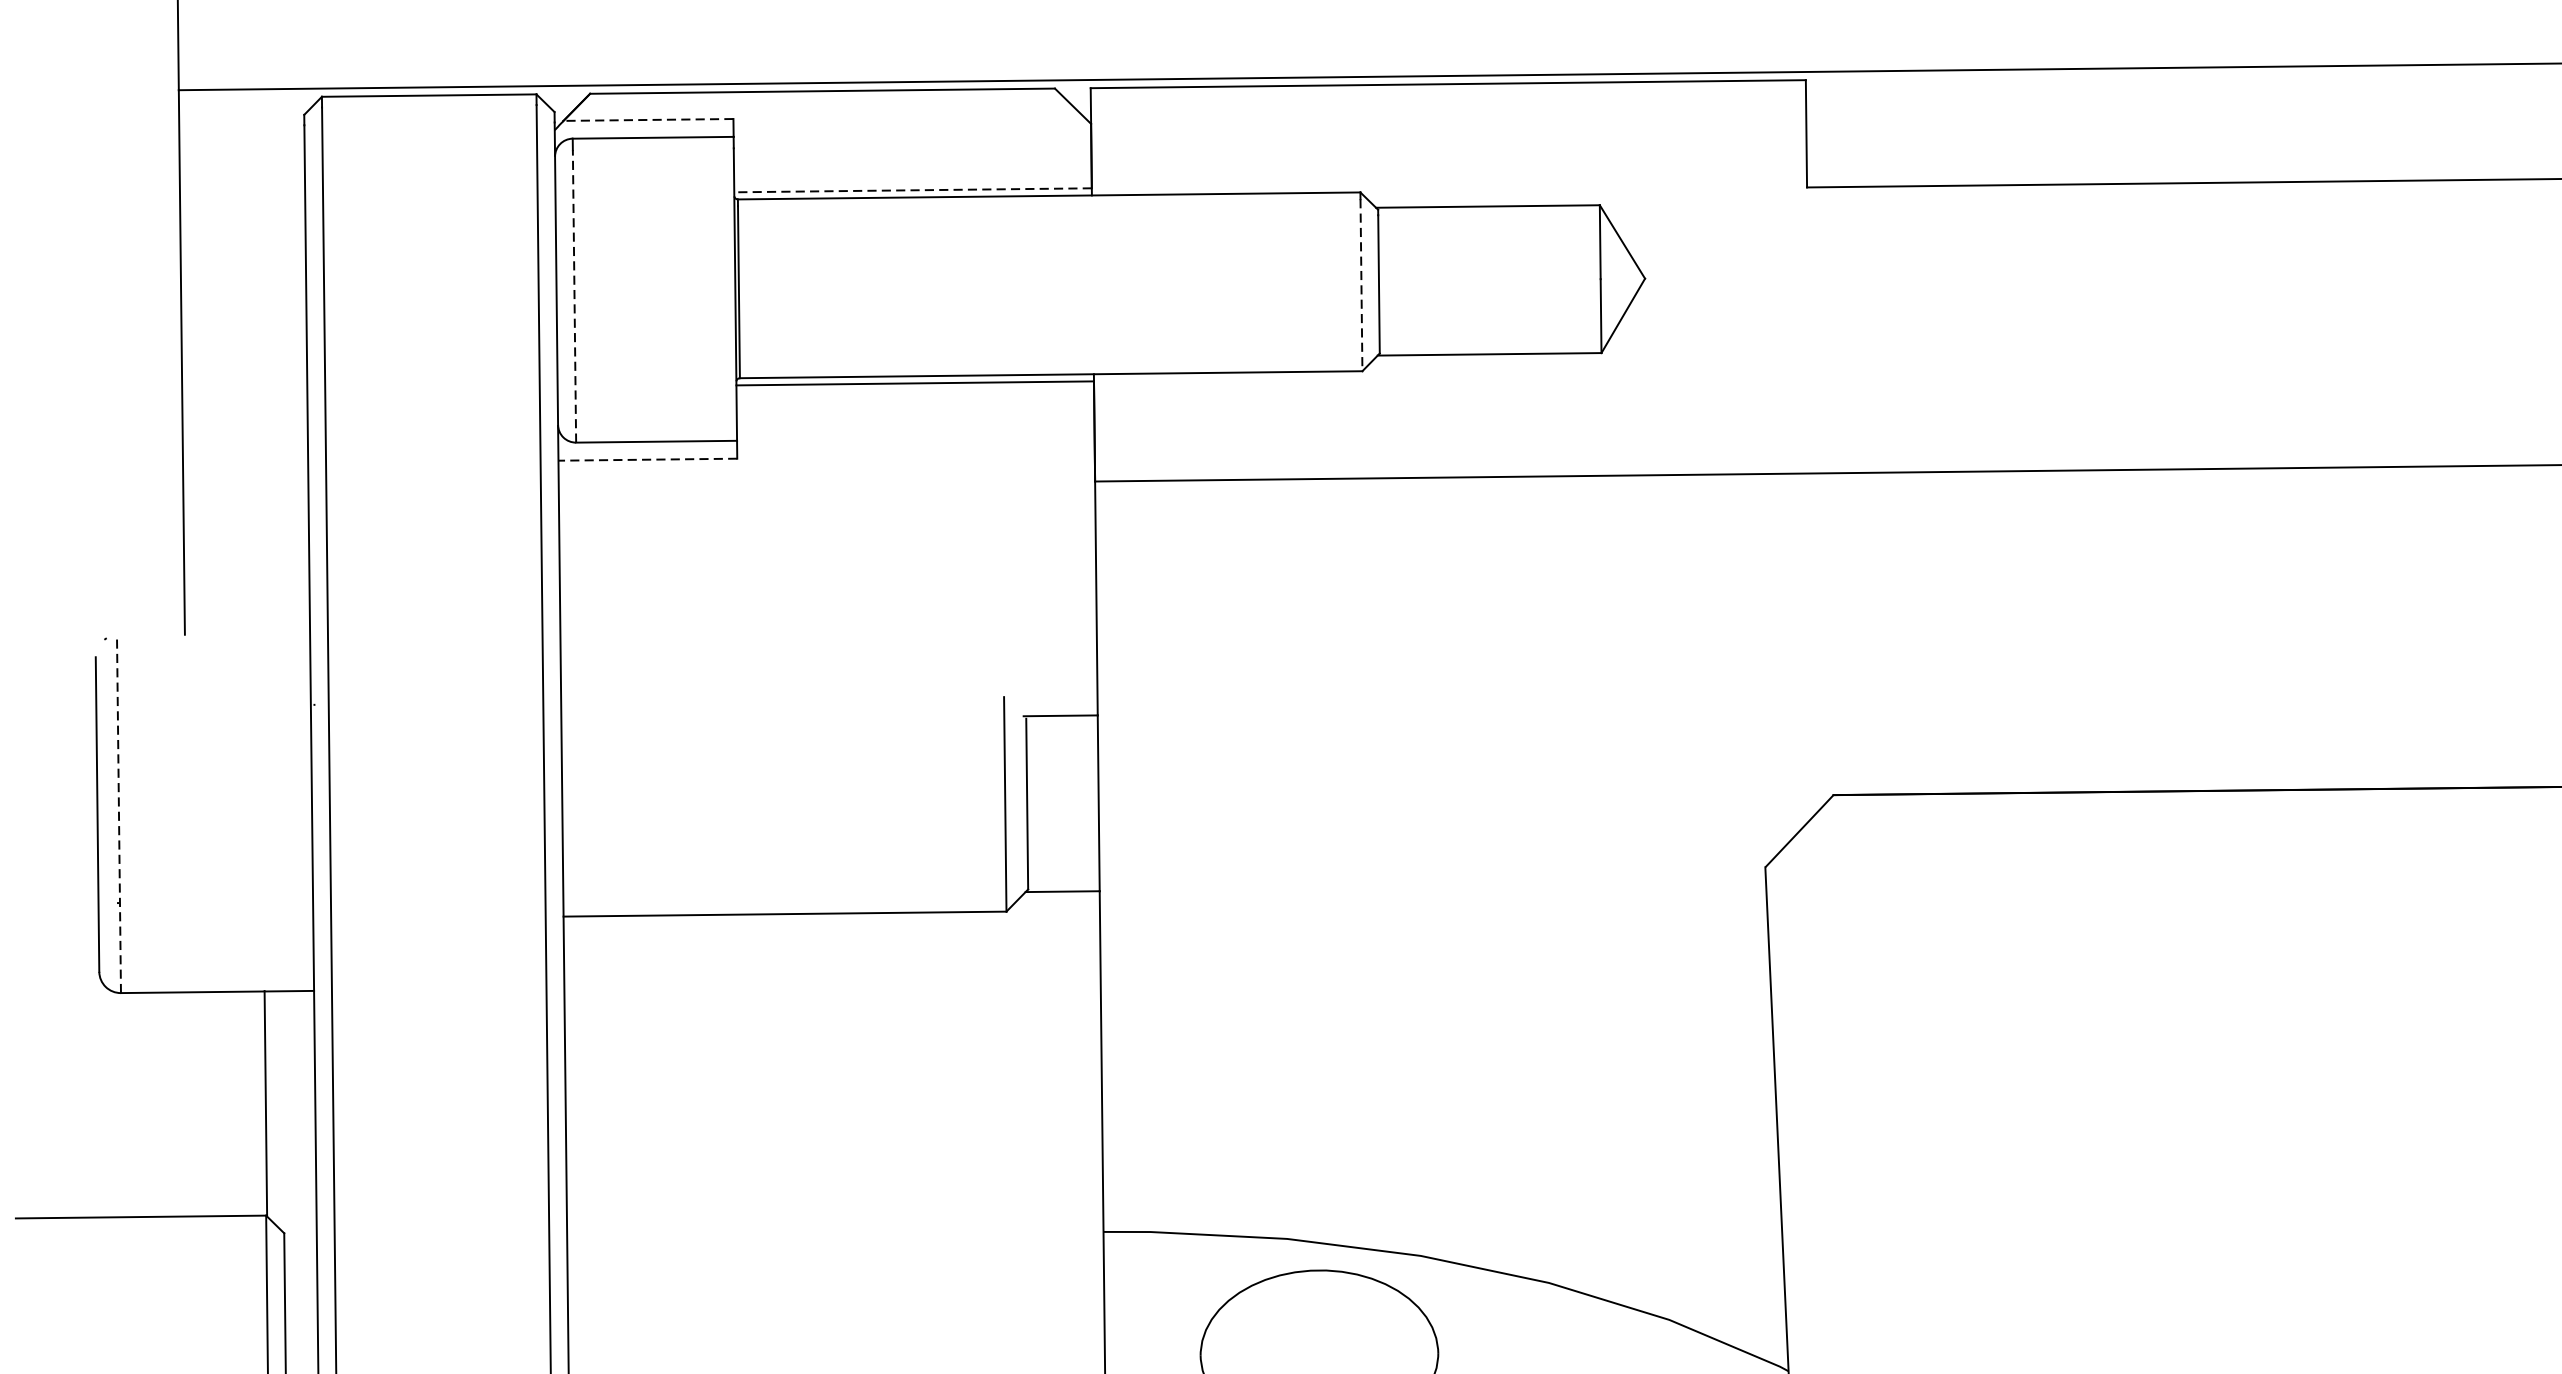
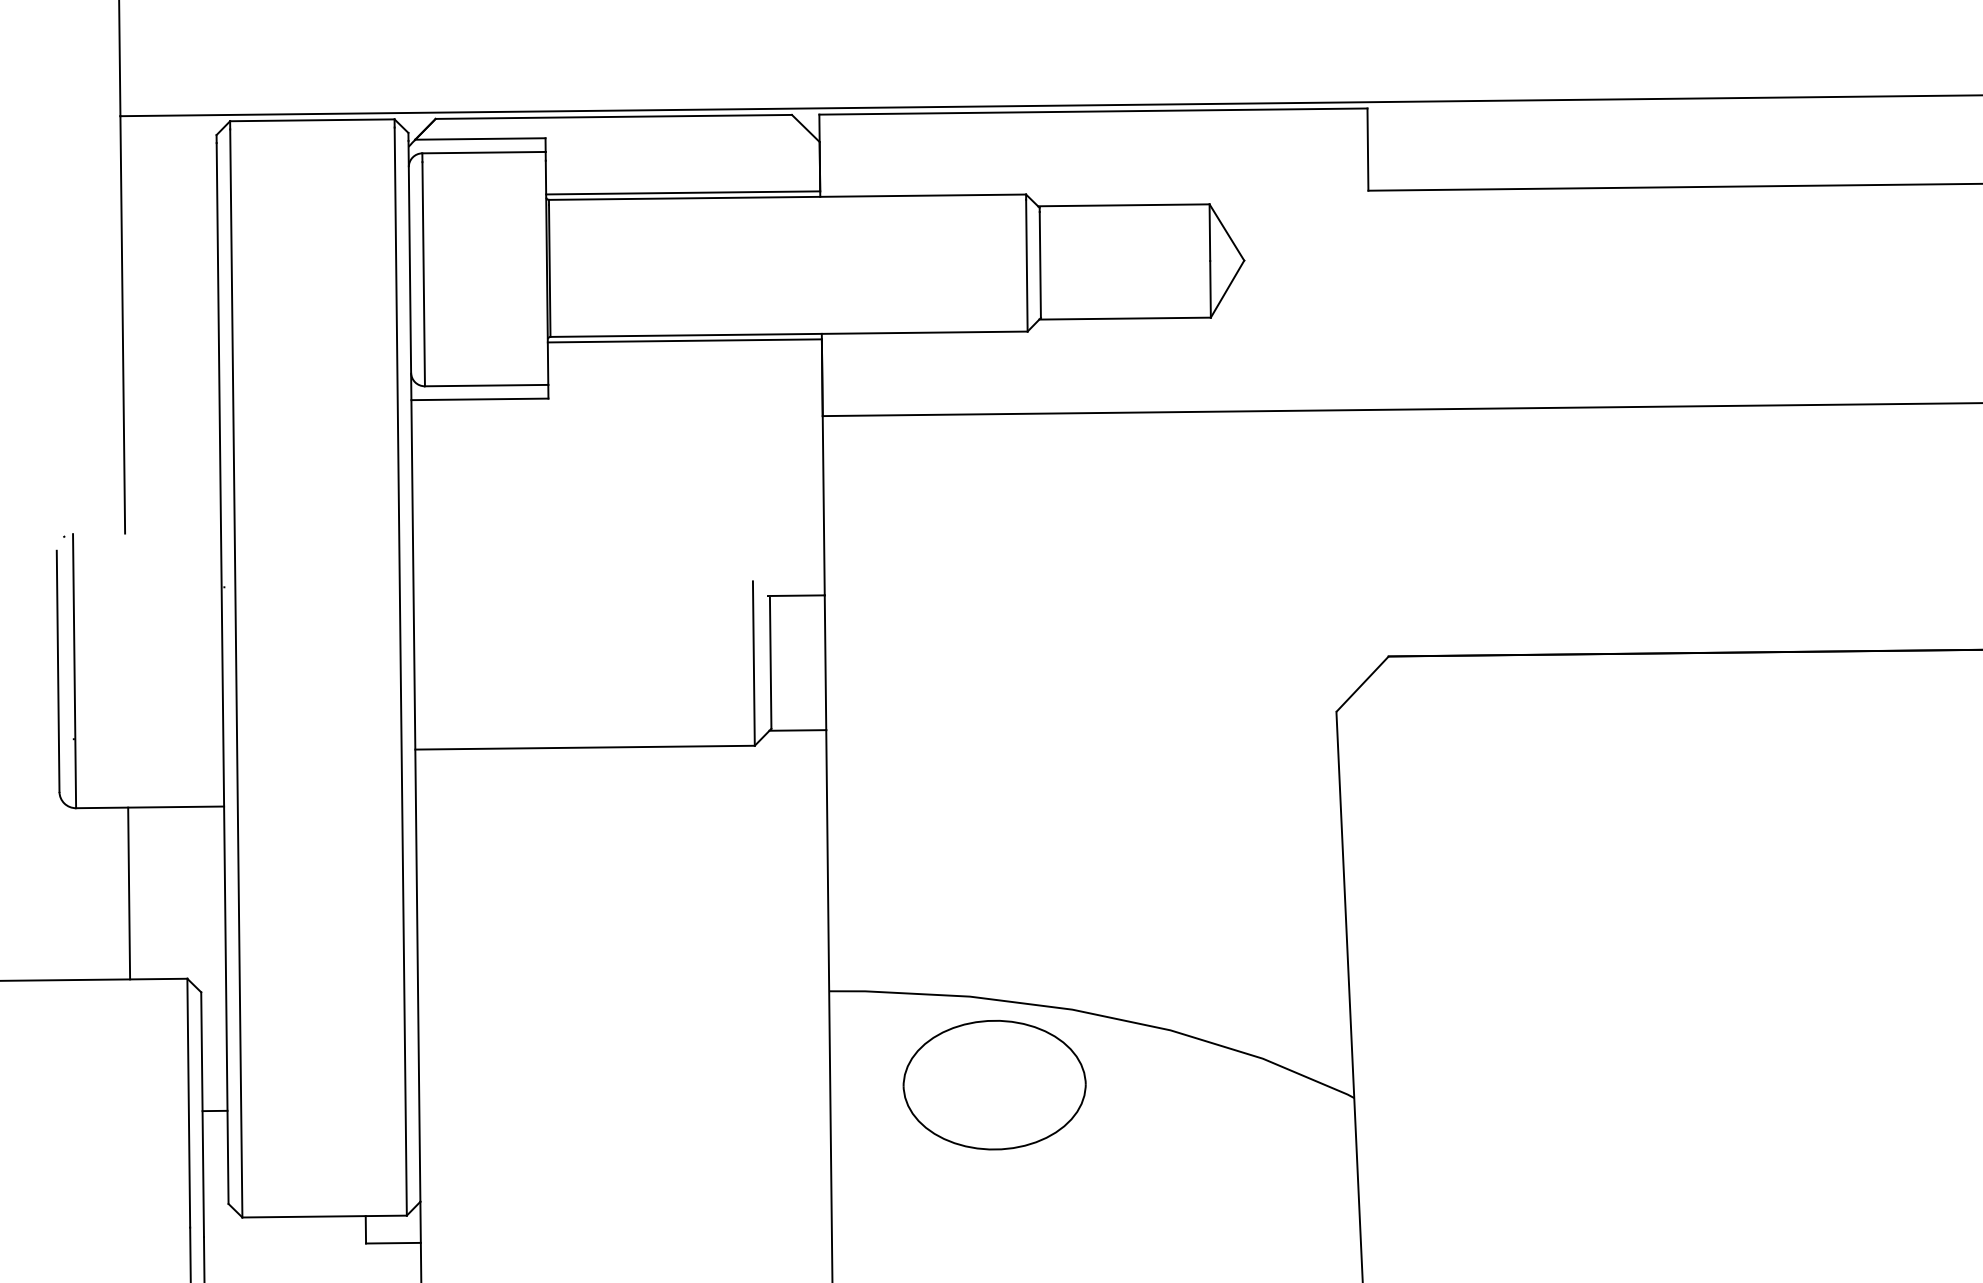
line: (647, 120) -> (479, 139), dashed -> solid
line: (912, 189) -> (682, 192), dashed -> solid
line: (1360, 285) -> (1026, 265), dashed -> solid
line: (574, 295) -> (423, 273), dashed -> solid
line: (647, 459) -> (479, 399), dashed -> solid
line: (118, 813) -> (74, 670), dashed -> solid
line: (266, 1103) -> (129, 893), moved

